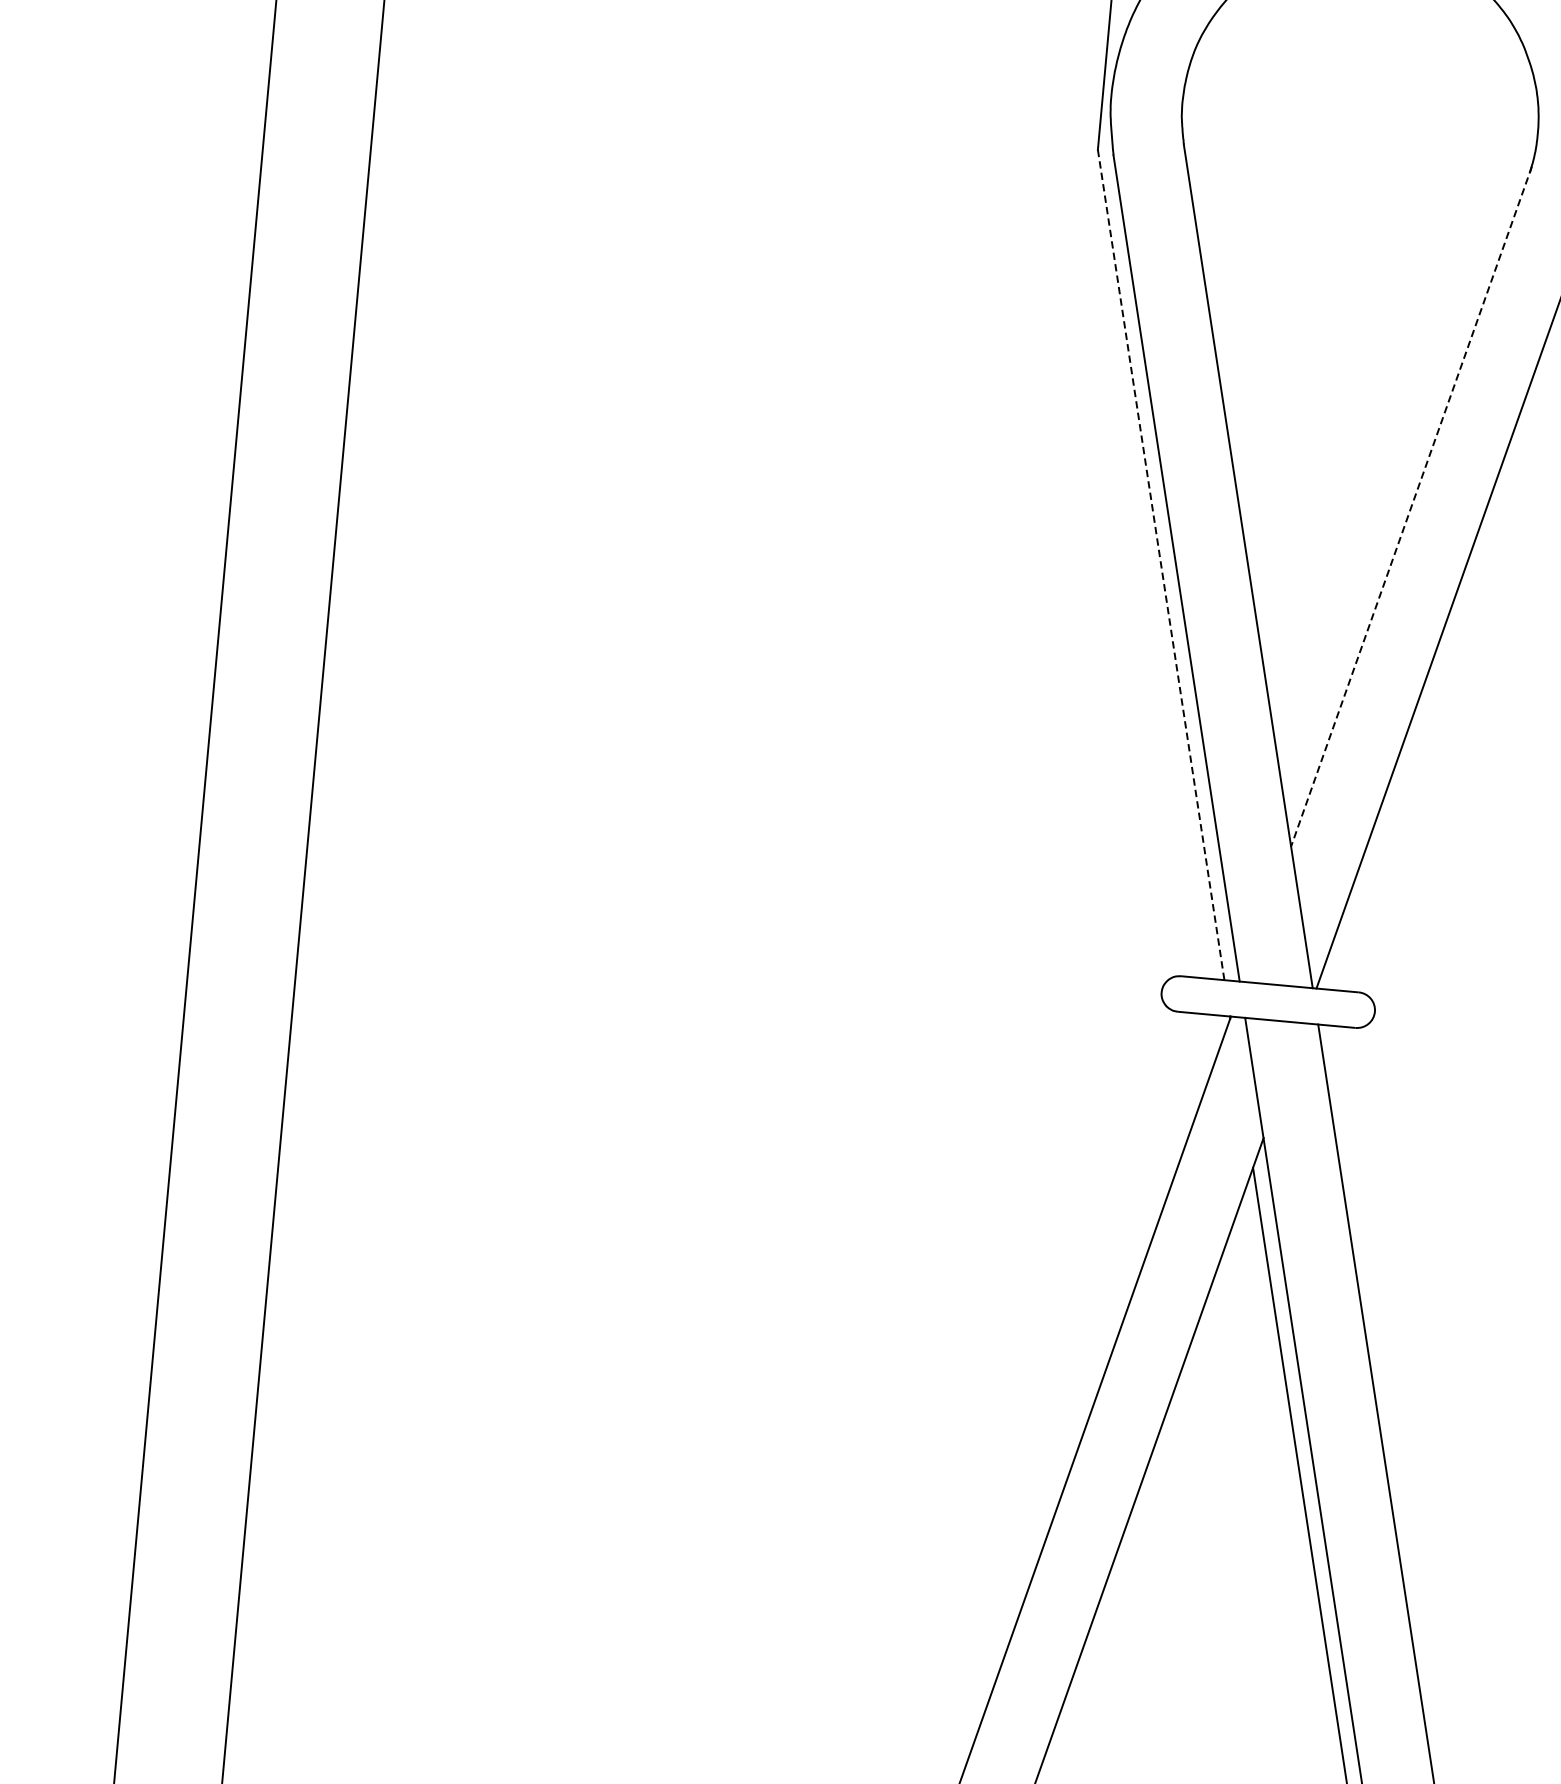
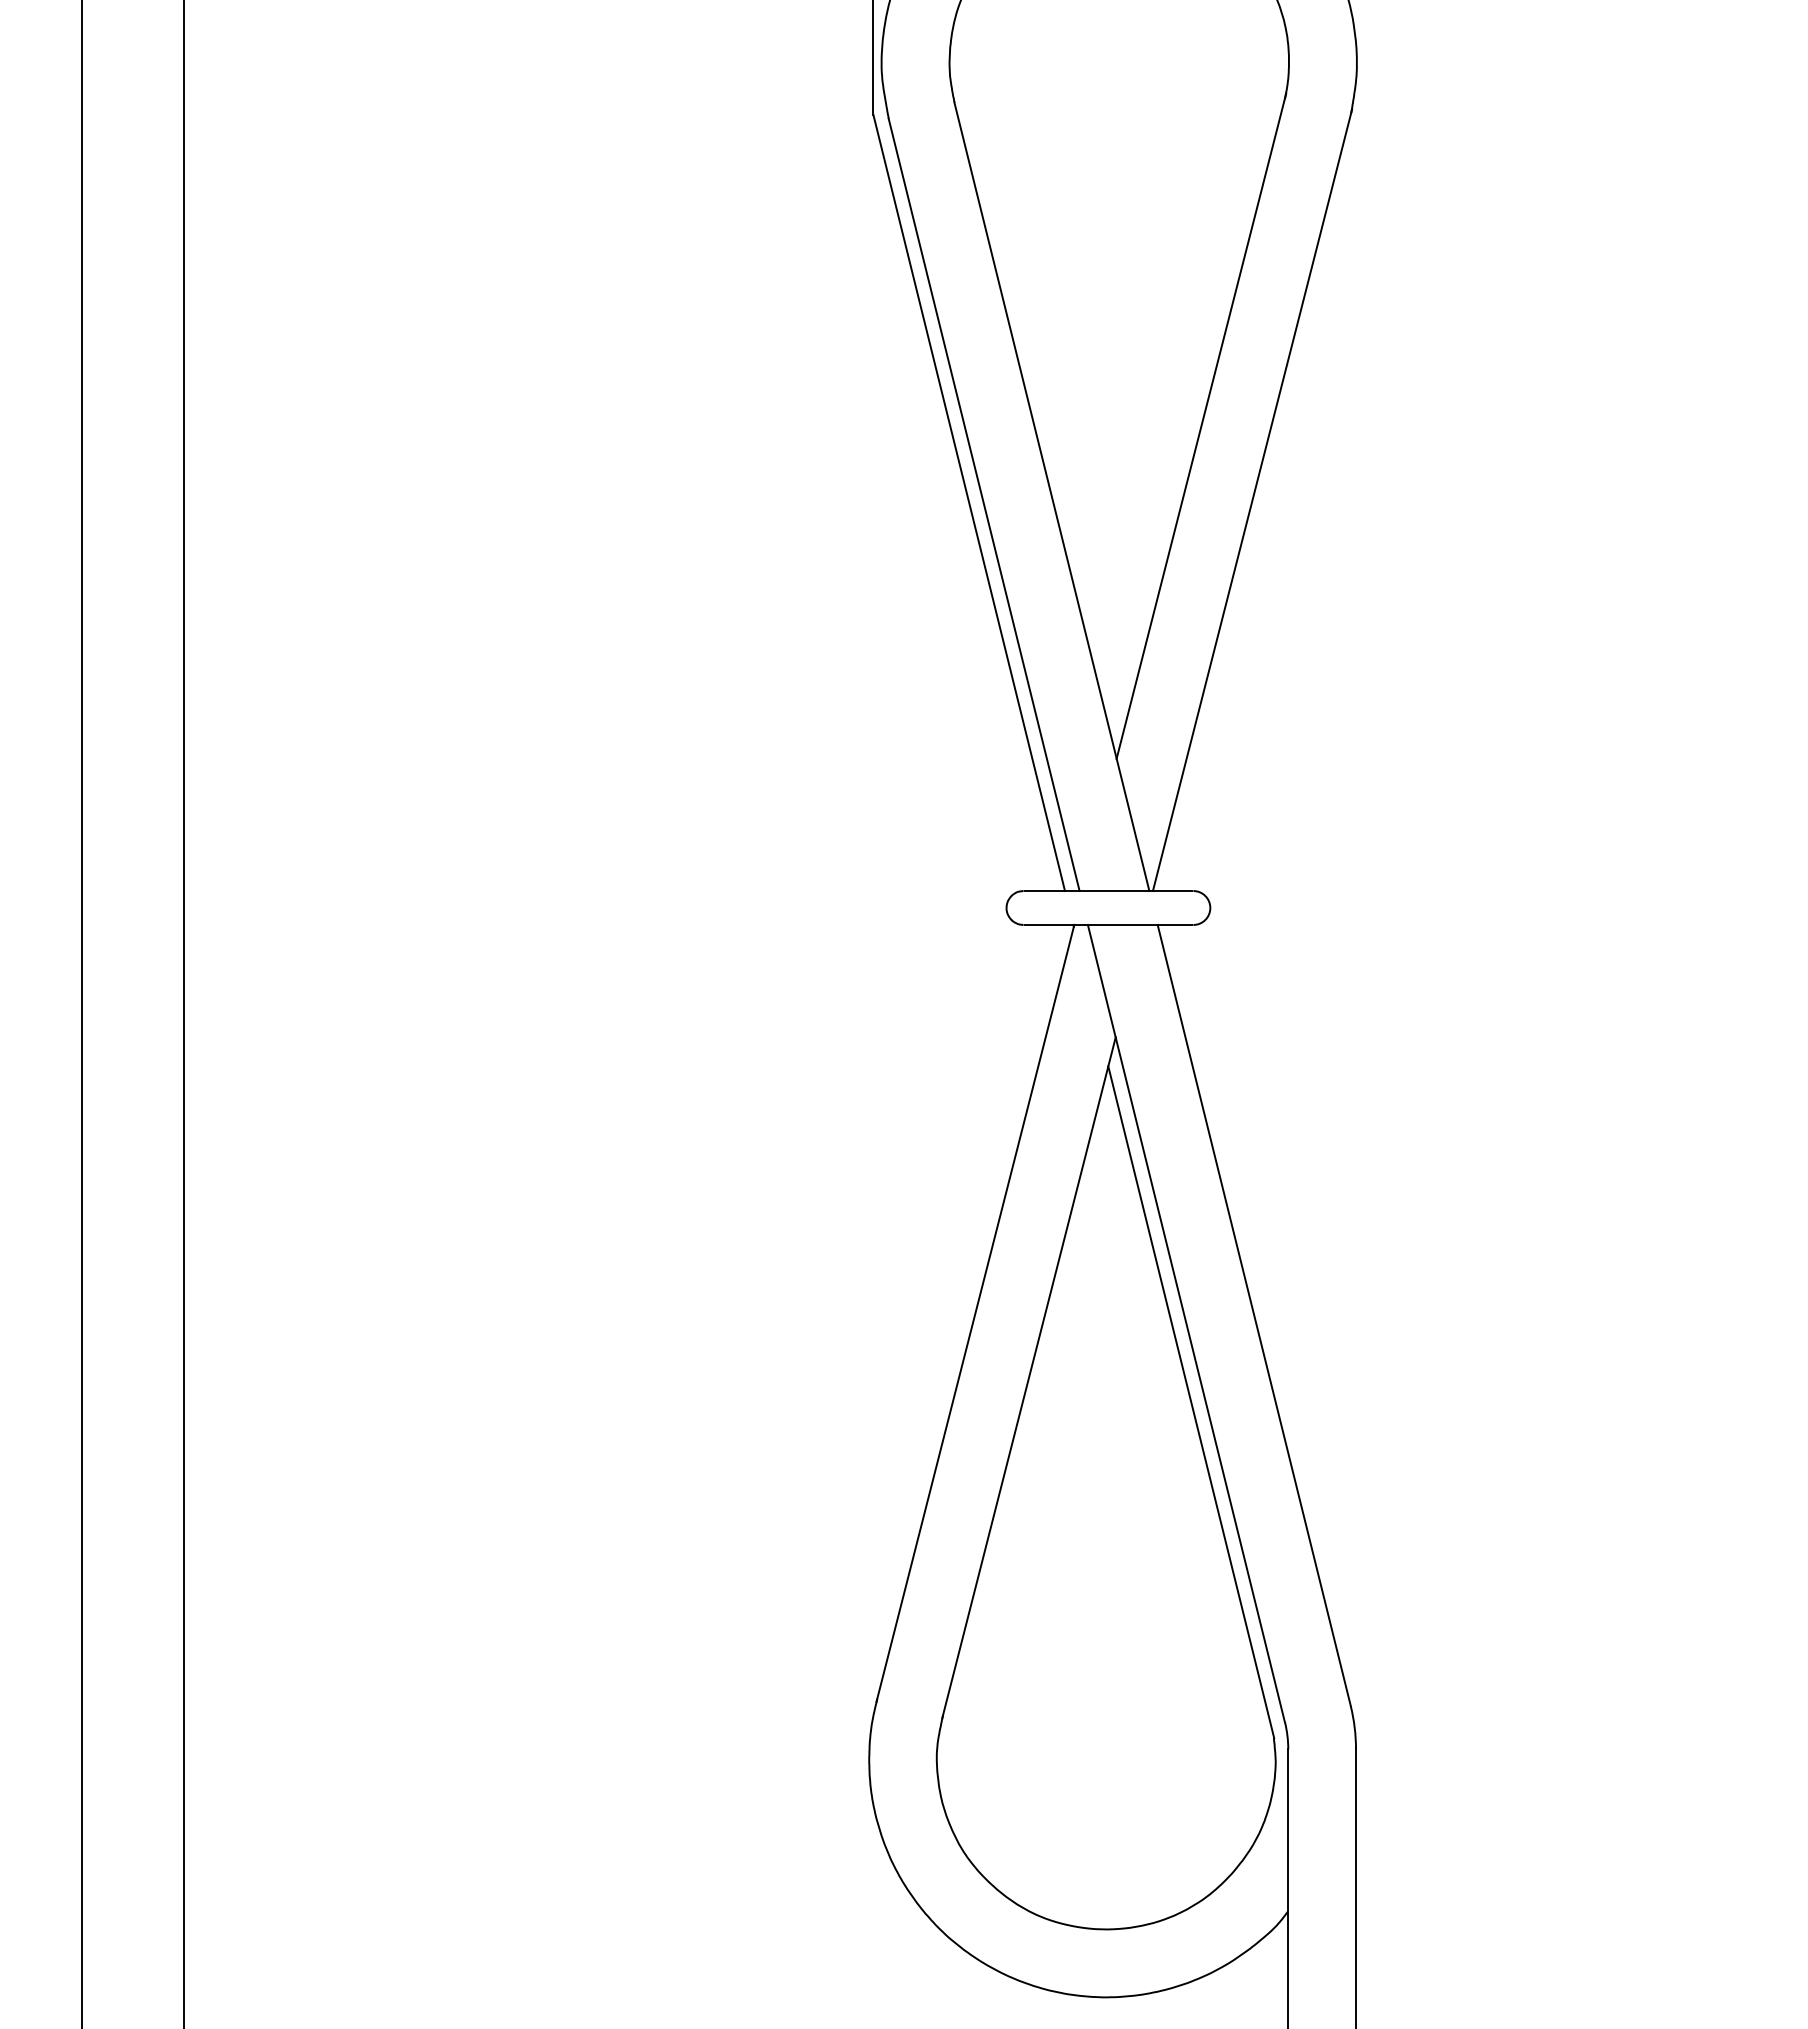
line: (1411, 507) -> (1201, 426), dashed -> solid
line: (1161, 565) -> (969, 503), dashed -> solid

